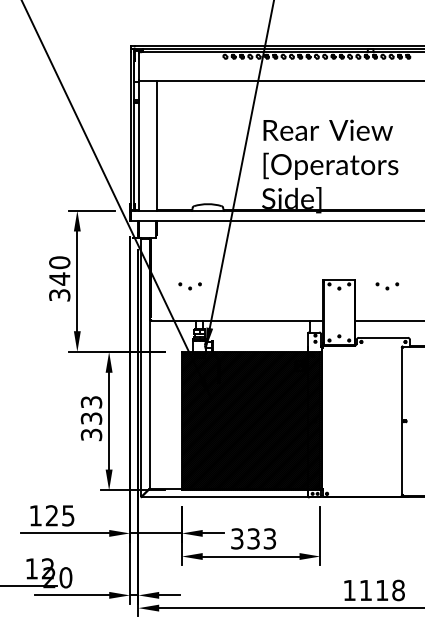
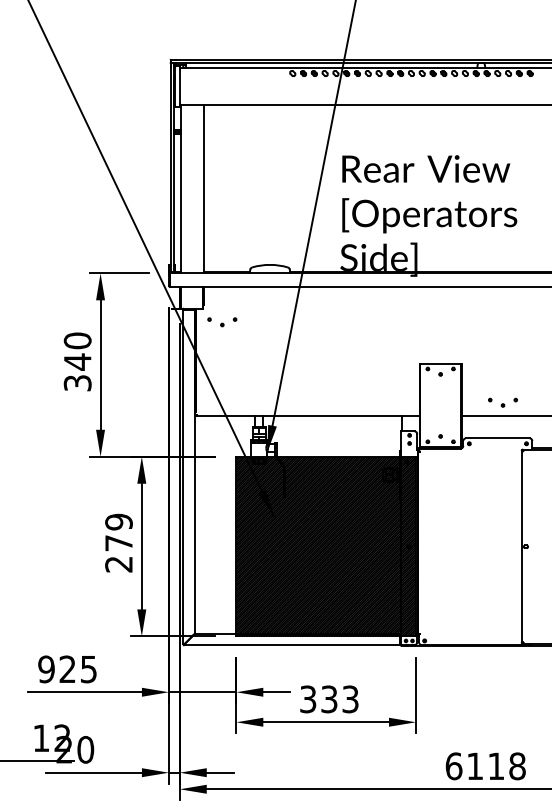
part: (189, 286) -> (221, 322), moved
part: (387, 286) -> (503, 402), moved
text: (91, 418) -> (118, 543), 333 -> 279
text: (35, 515) -> (46, 669), 125 -> 925
text: (349, 590) -> (453, 766), 1118 -> 6118

